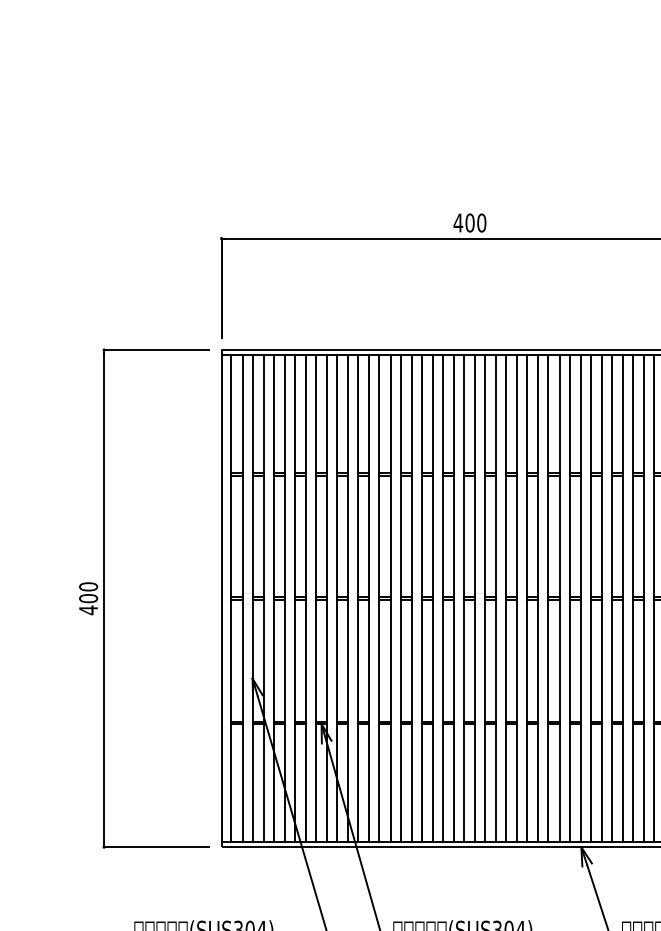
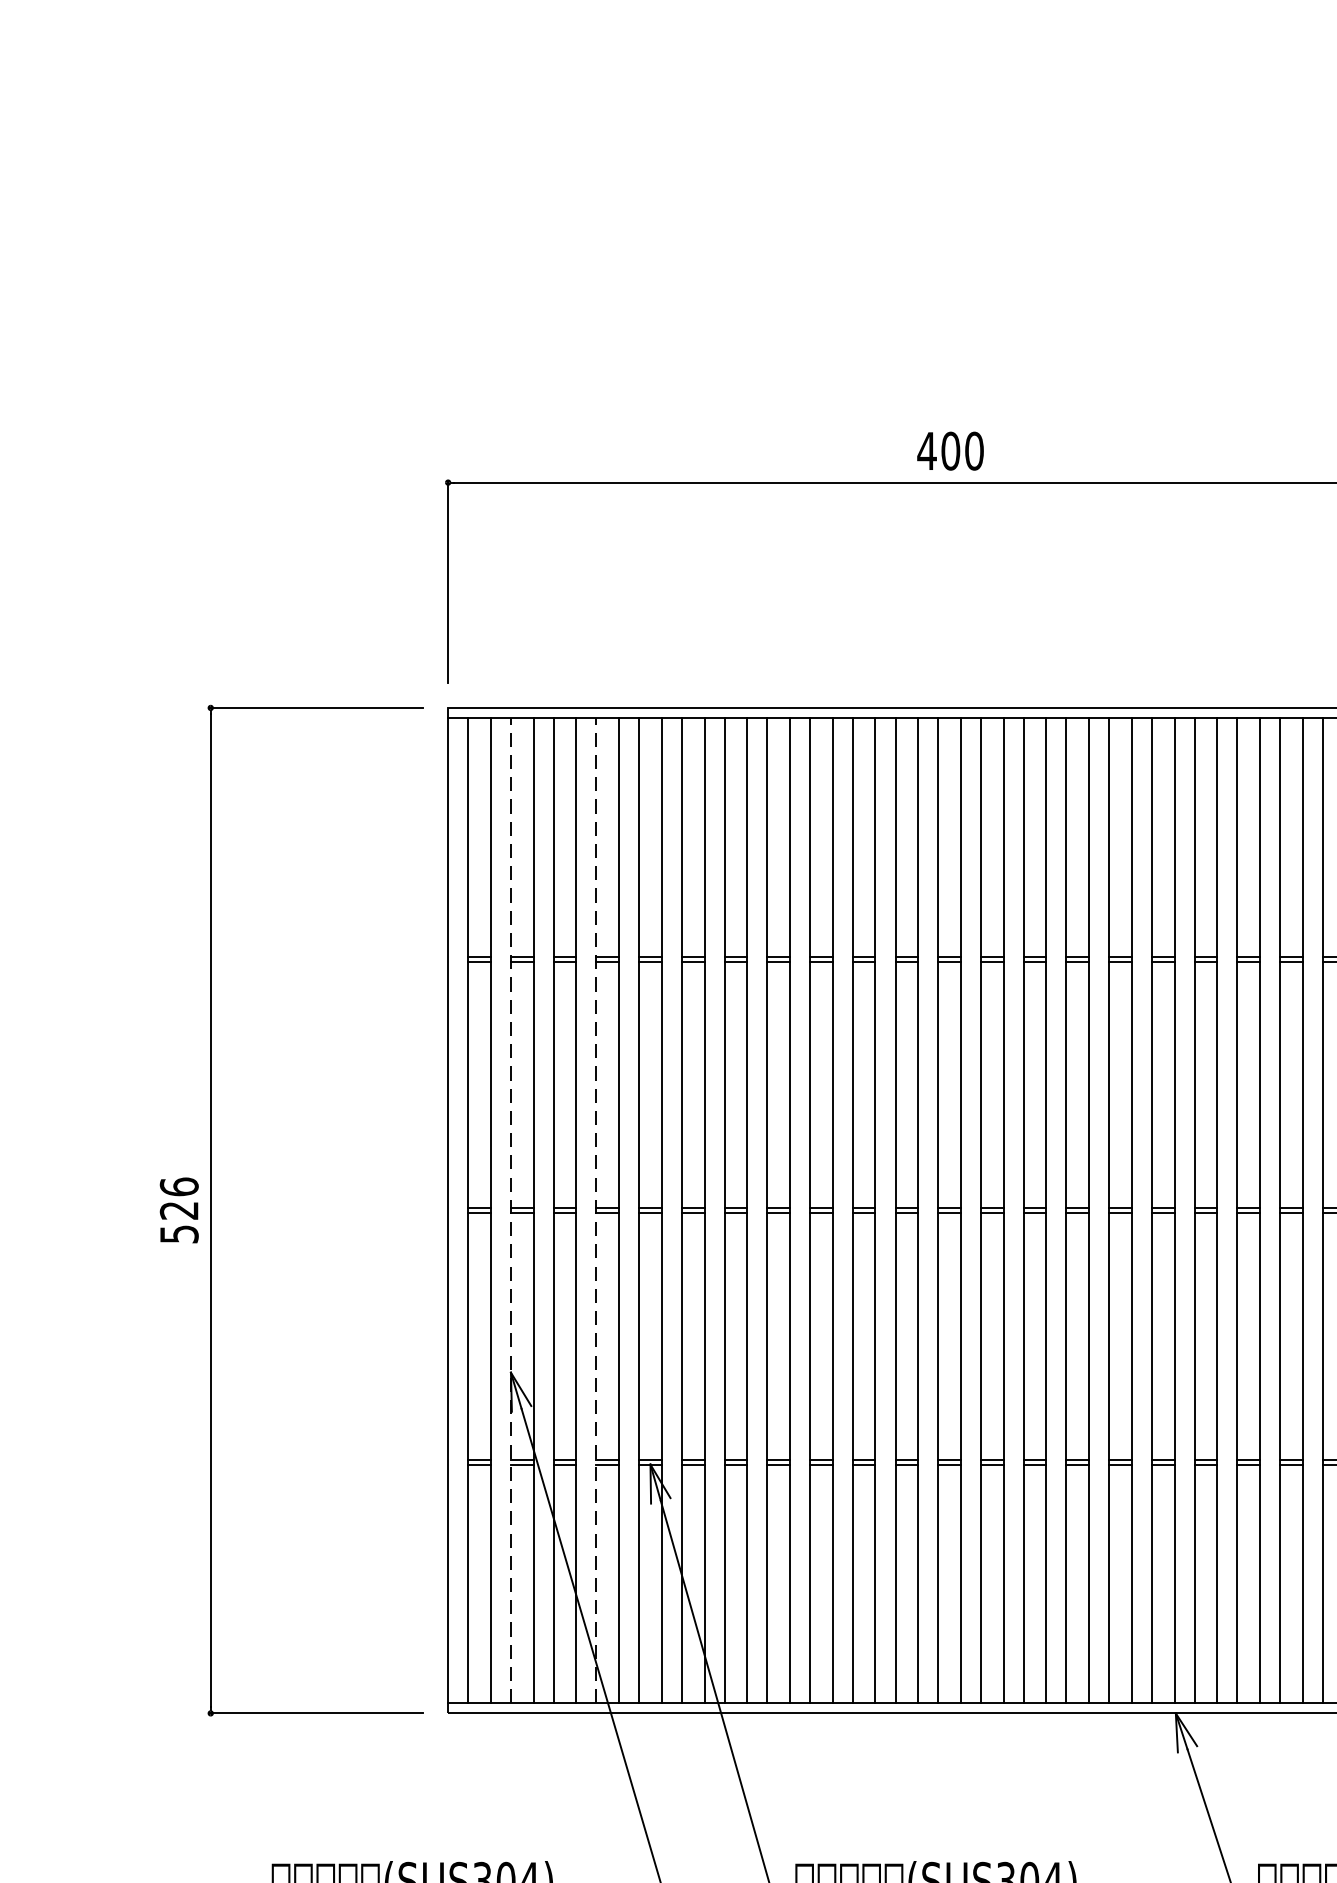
text: (88, 598) -> (179, 1210), 400 -> 526
line: (252, 598) -> (510, 1210), solid -> dashed
line: (294, 598) -> (595, 1210), solid -> dashed

